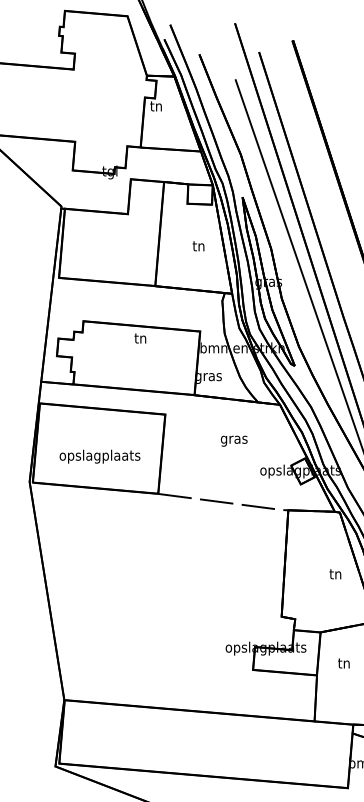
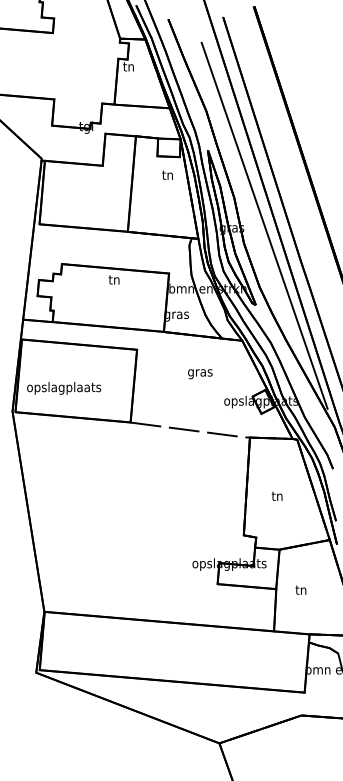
text: (198, 245) -> (167, 174), moved
text: (100, 456) -> (64, 388), moved
text: (334, 573) -> (276, 495), moved
text: (343, 662) -> (300, 589), moved

